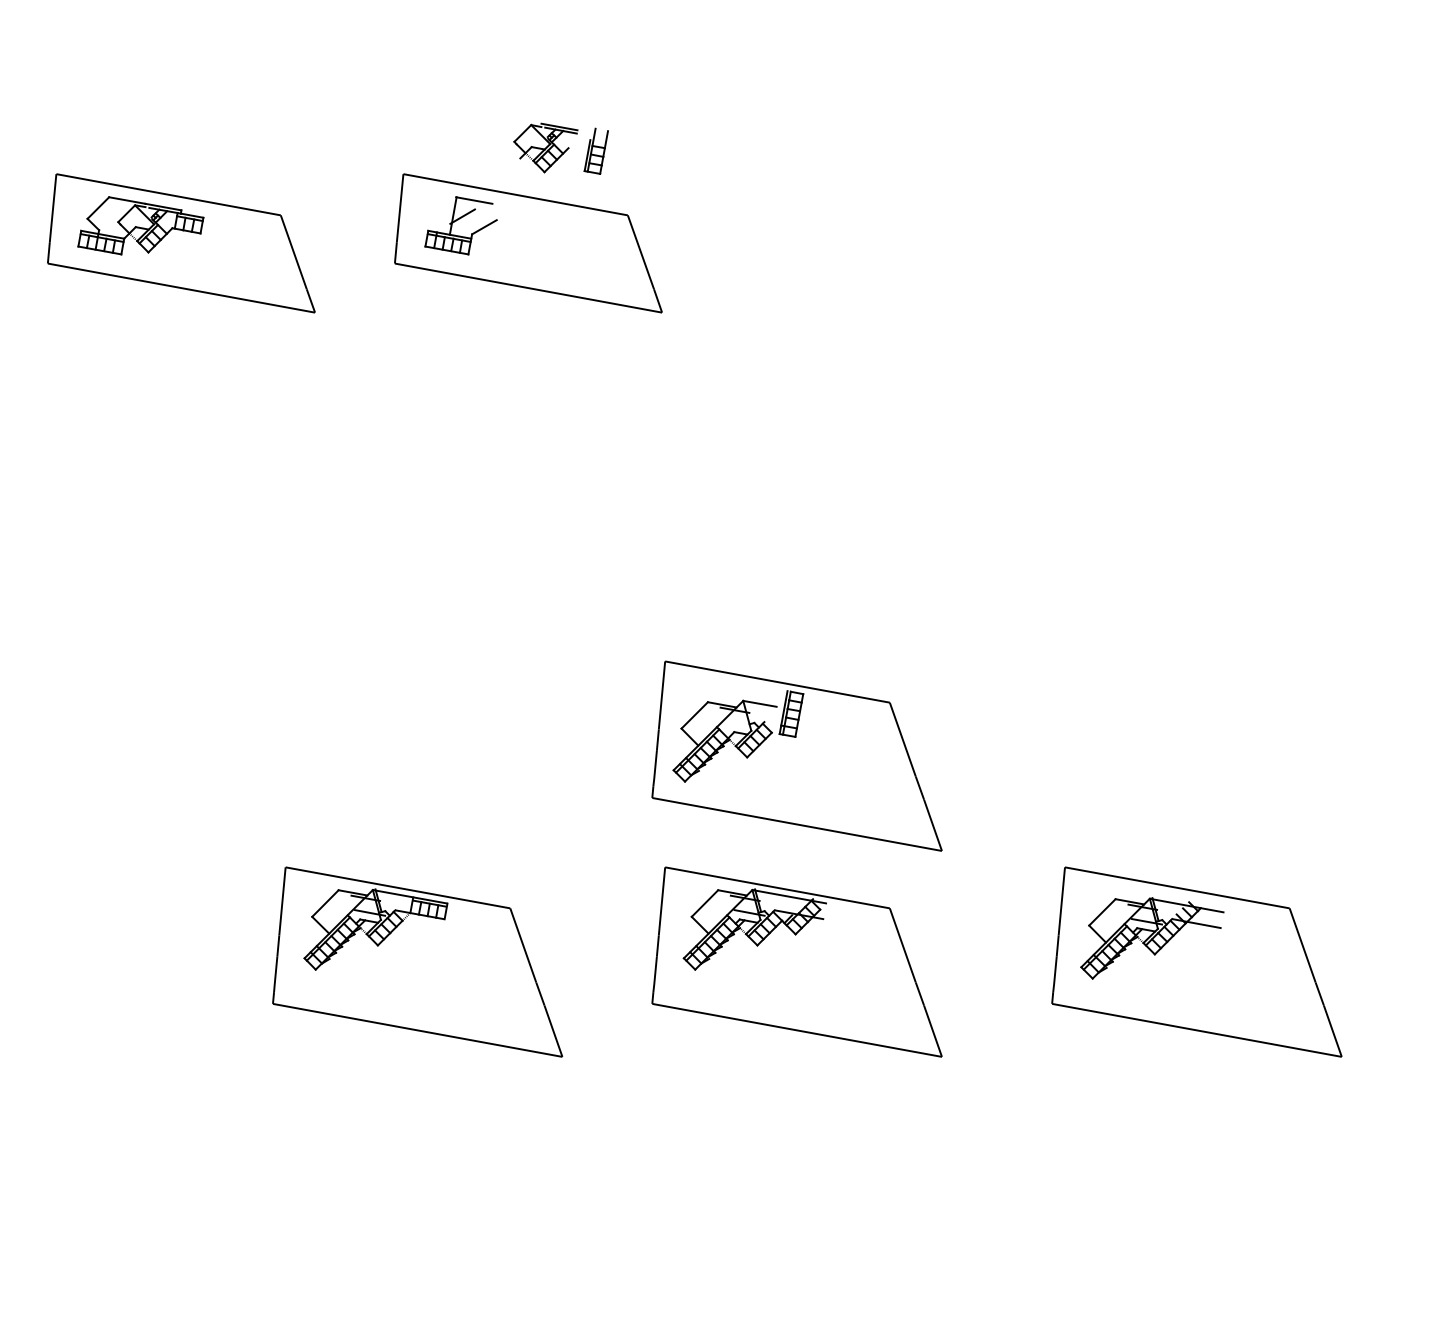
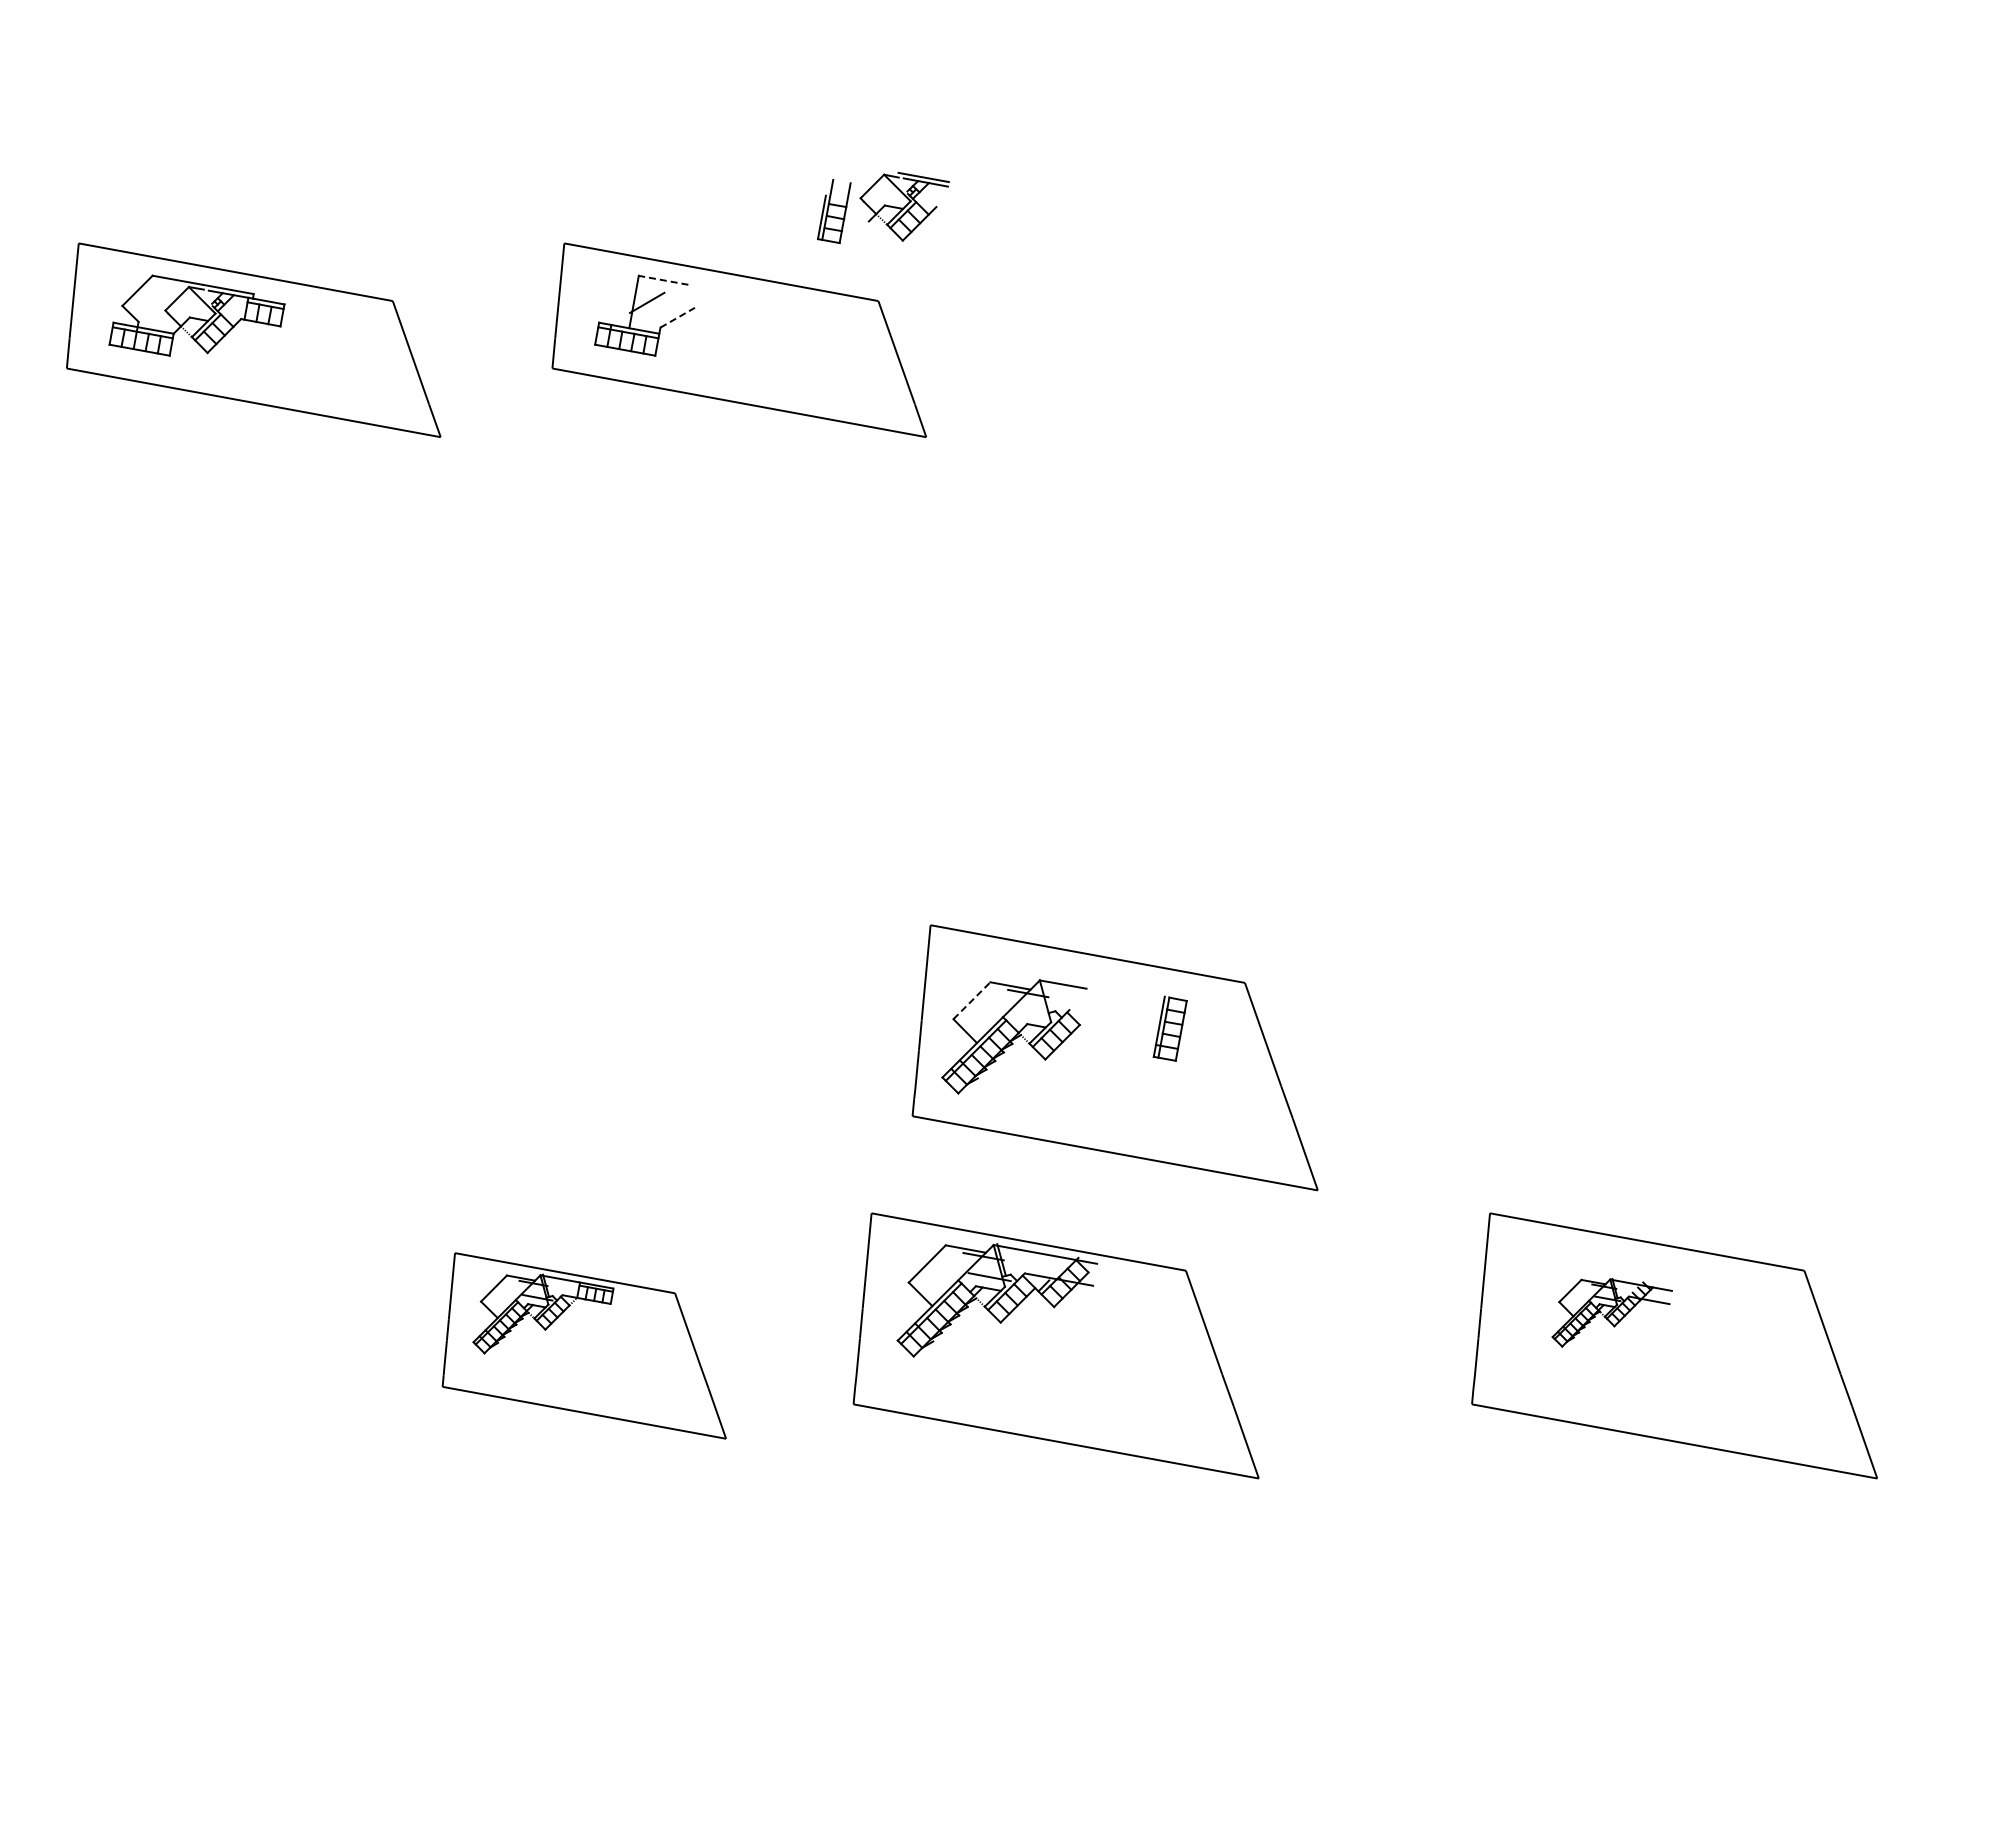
part: (545, 147) -> (904, 206), moved
line: (474, 200) -> (663, 280), solid -> dashed
line: (484, 227) -> (677, 317), solid -> dashed
part: (790, 713) -> (1169, 1028), moved
line: (695, 715) -> (972, 1000), solid -> dashed
part: (1152, 938) -> (1612, 1312), size x0.6
part: (417, 961) -> (584, 1345), size x0.7
part: (796, 961) -> (1055, 1345), moved

